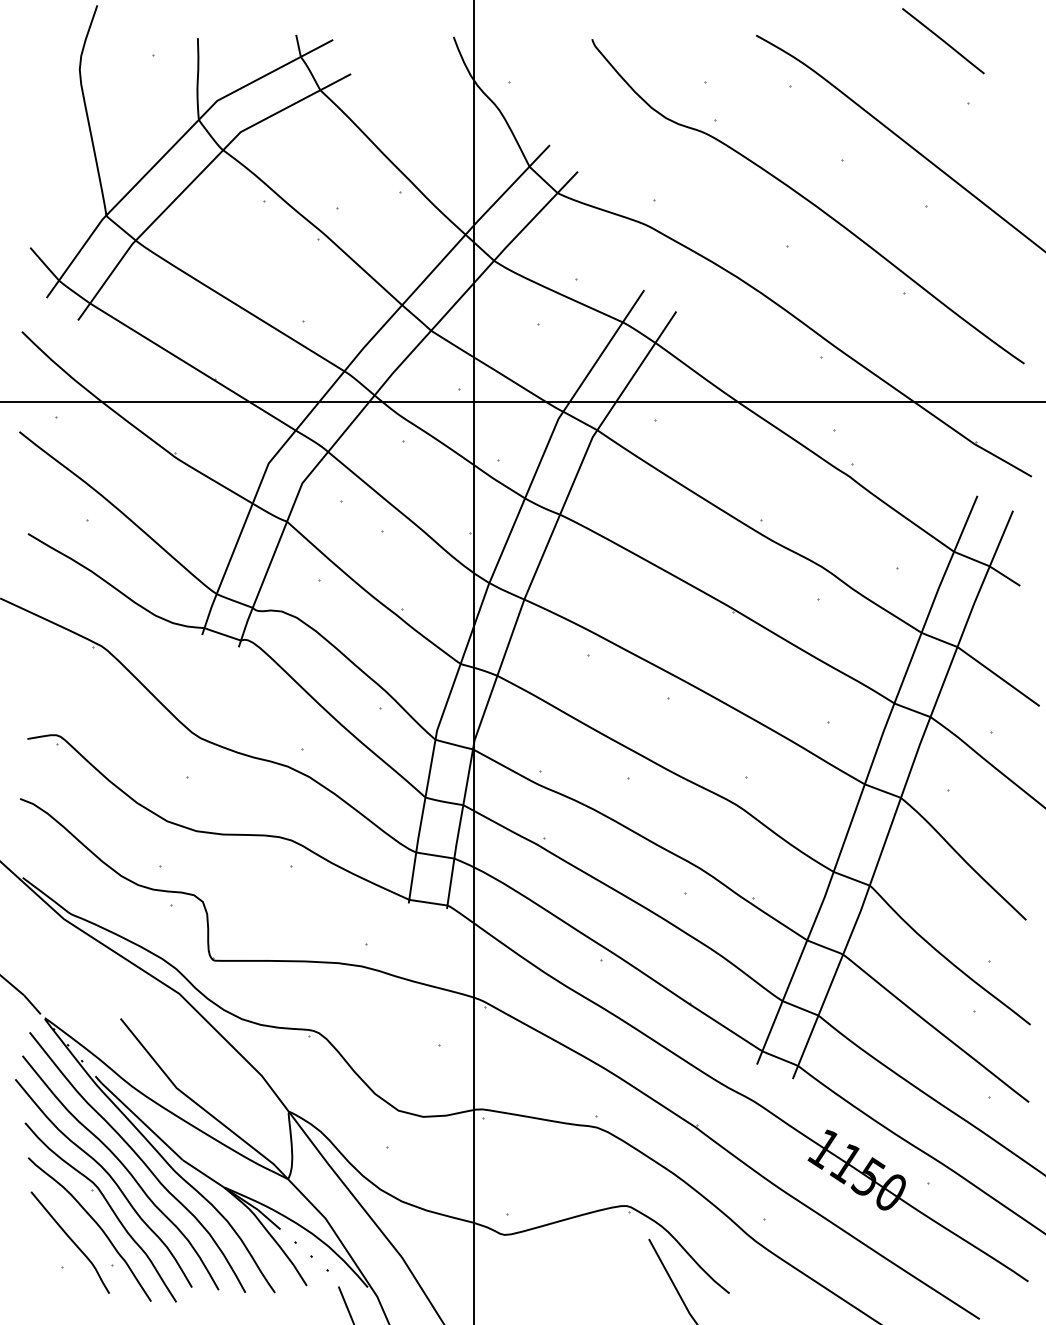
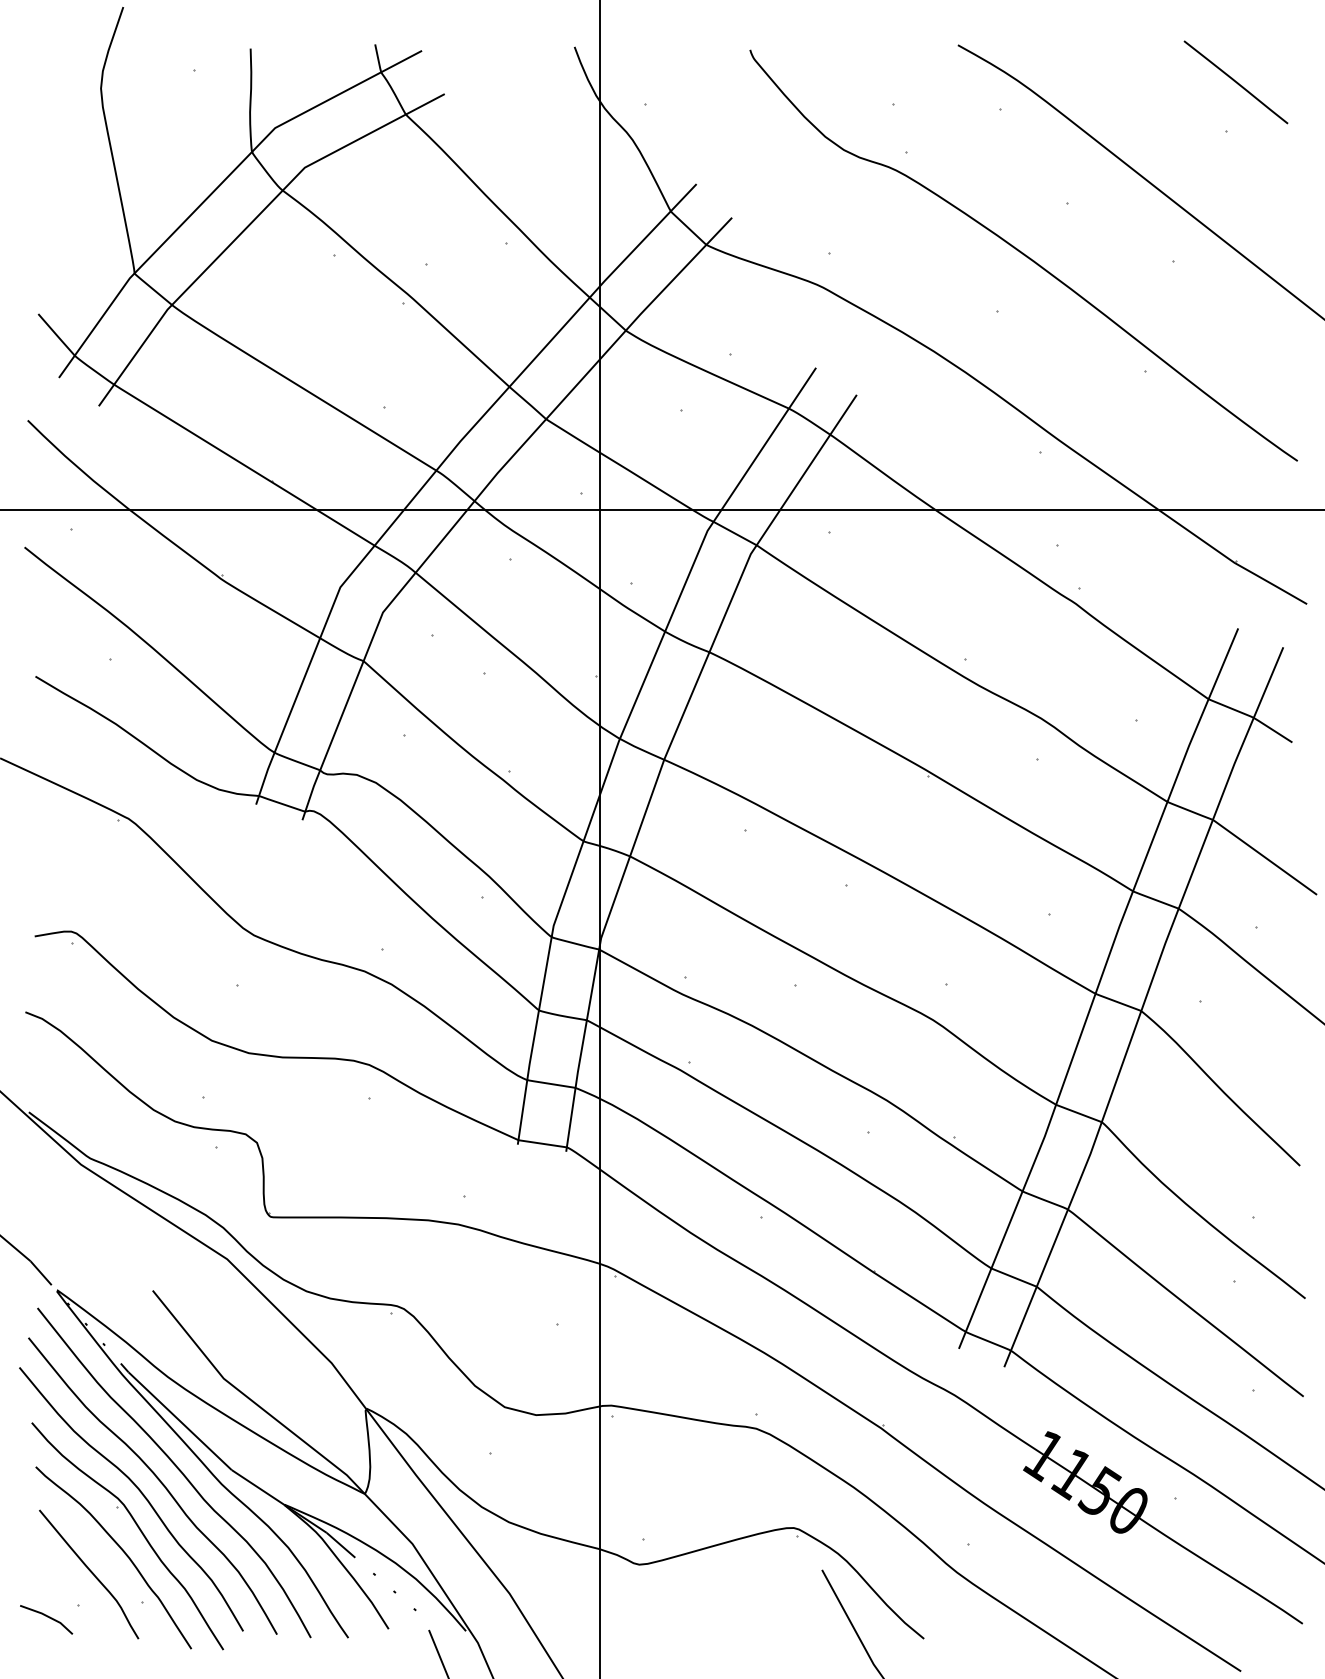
line: (942, 41) -> (1235, 82), moved
line: (37, 1276) -> (47, 1617), added

